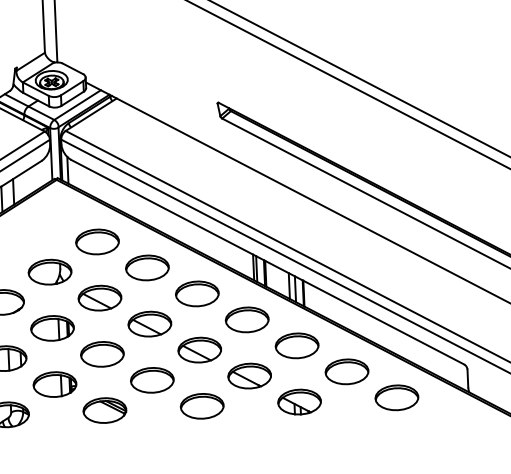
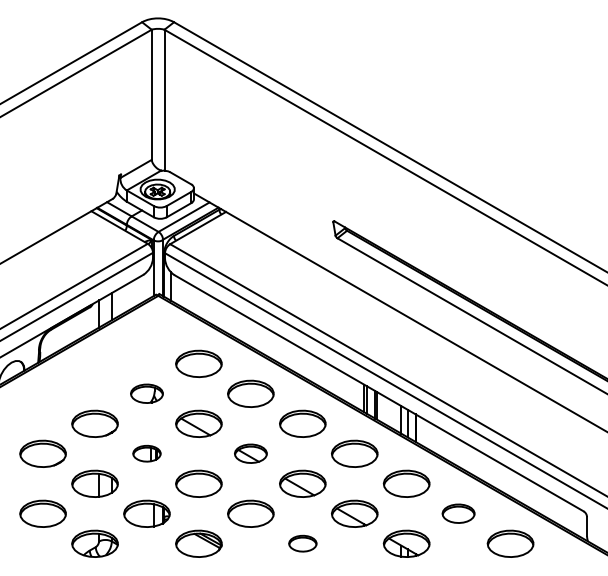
part: (49, 271) -> (146, 393), size x0.7
part: (149, 323) -> (250, 453), size x0.7
part: (52, 328) -> (146, 453), size x0.6
part: (346, 371) -> (458, 513), size x0.7
part: (201, 406) -> (302, 543), size x0.6

